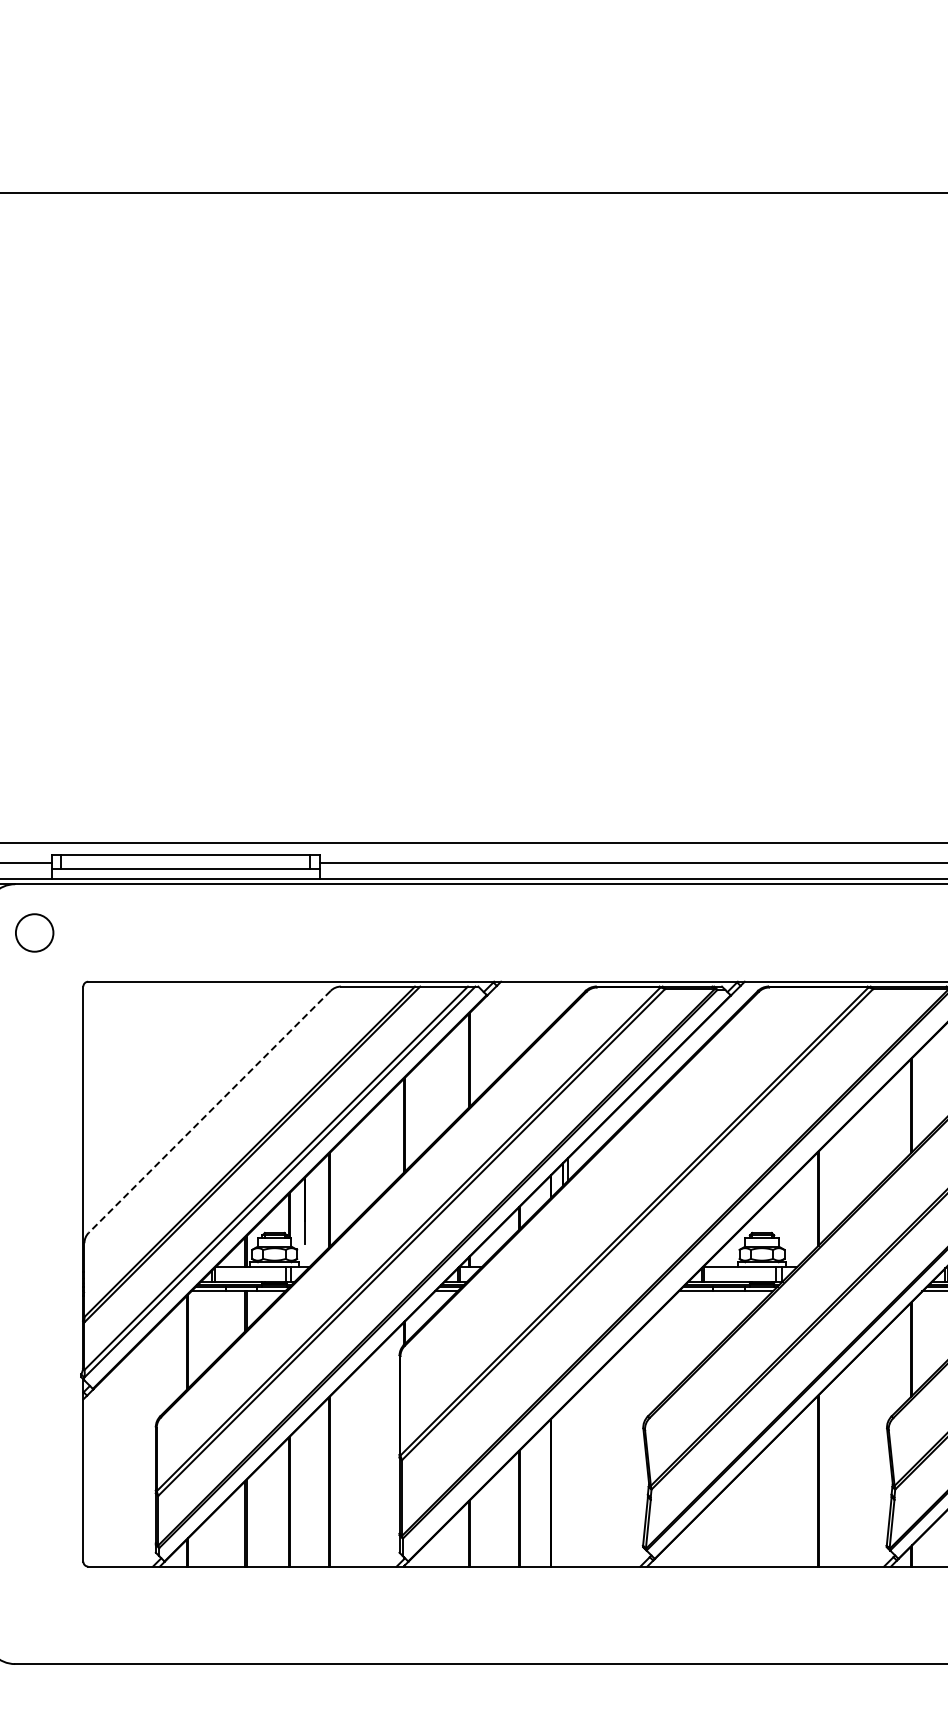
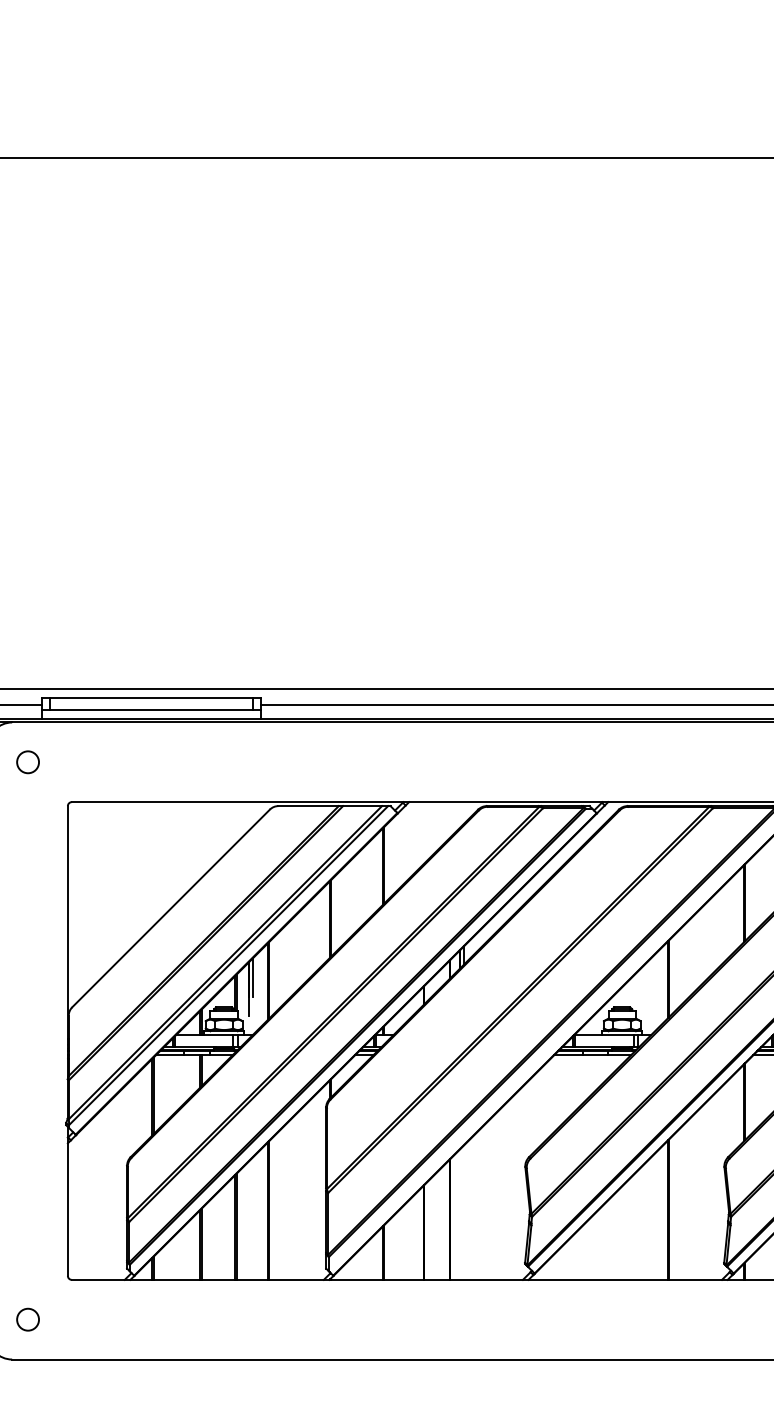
circle: (34, 932) -> (27, 761), size x0.71
line: (209, 1112) -> (170, 908), dashed -> solid
line: (310, 1196) -> (253, 977), added
circle: (34, 1615) -> (27, 1319), added

